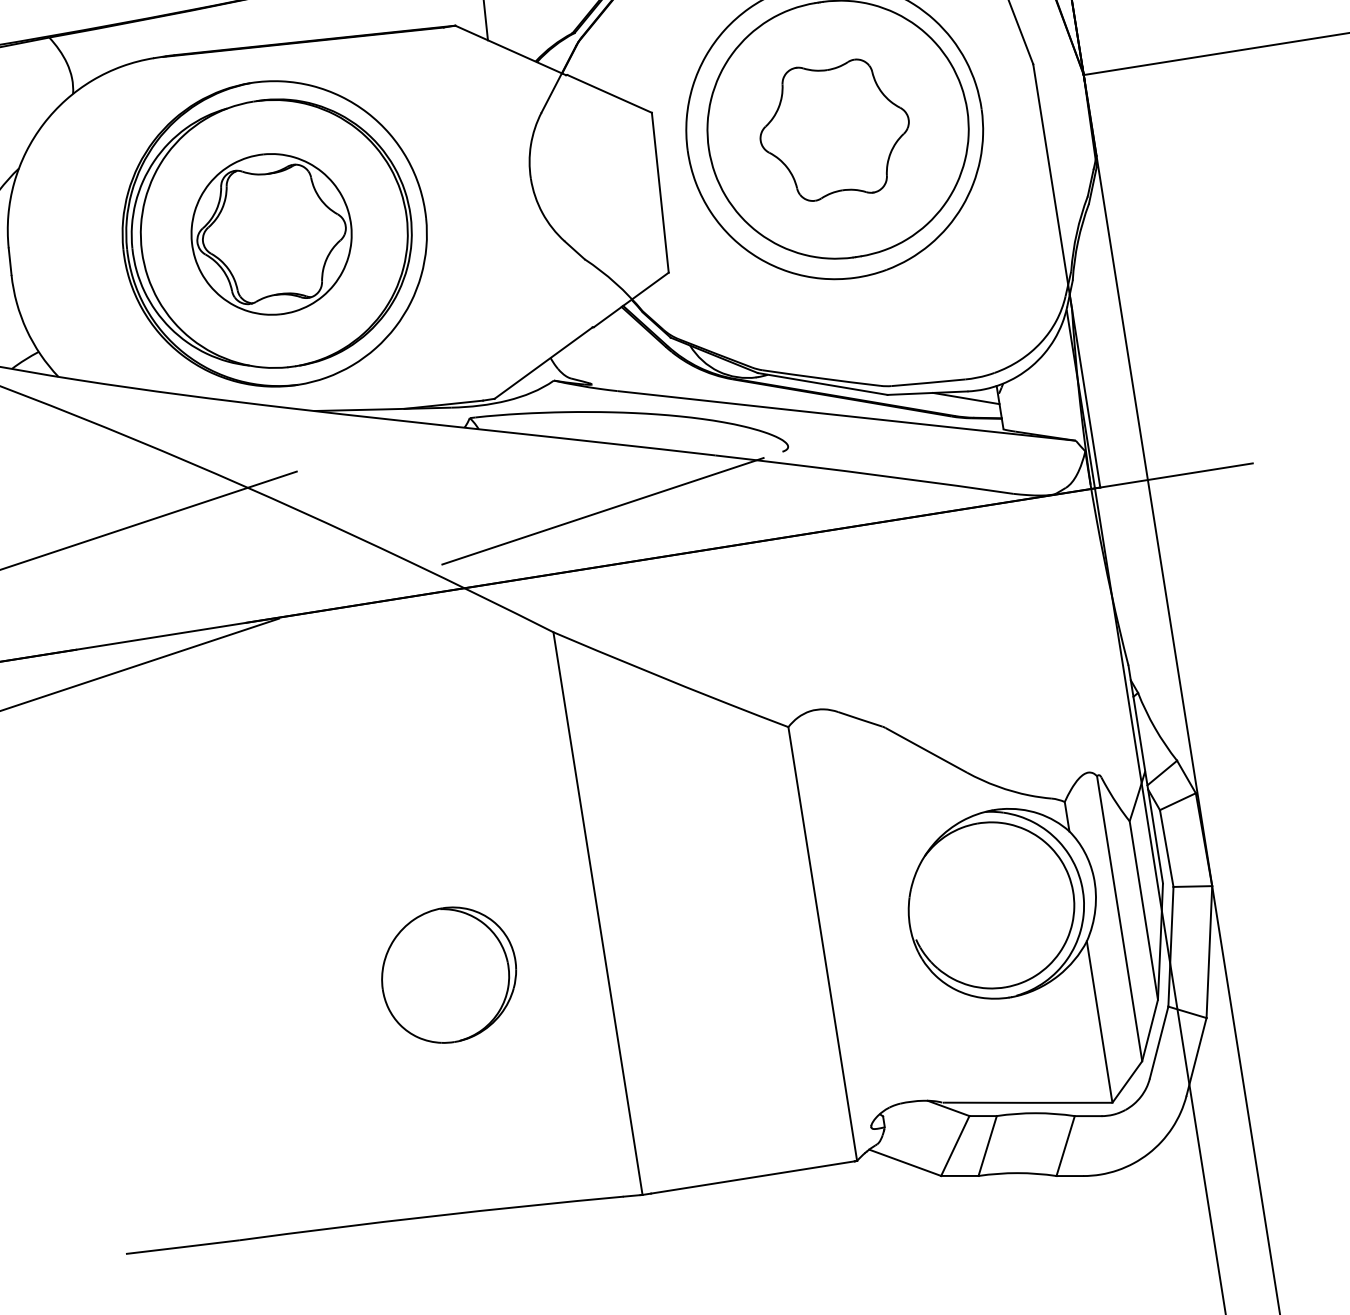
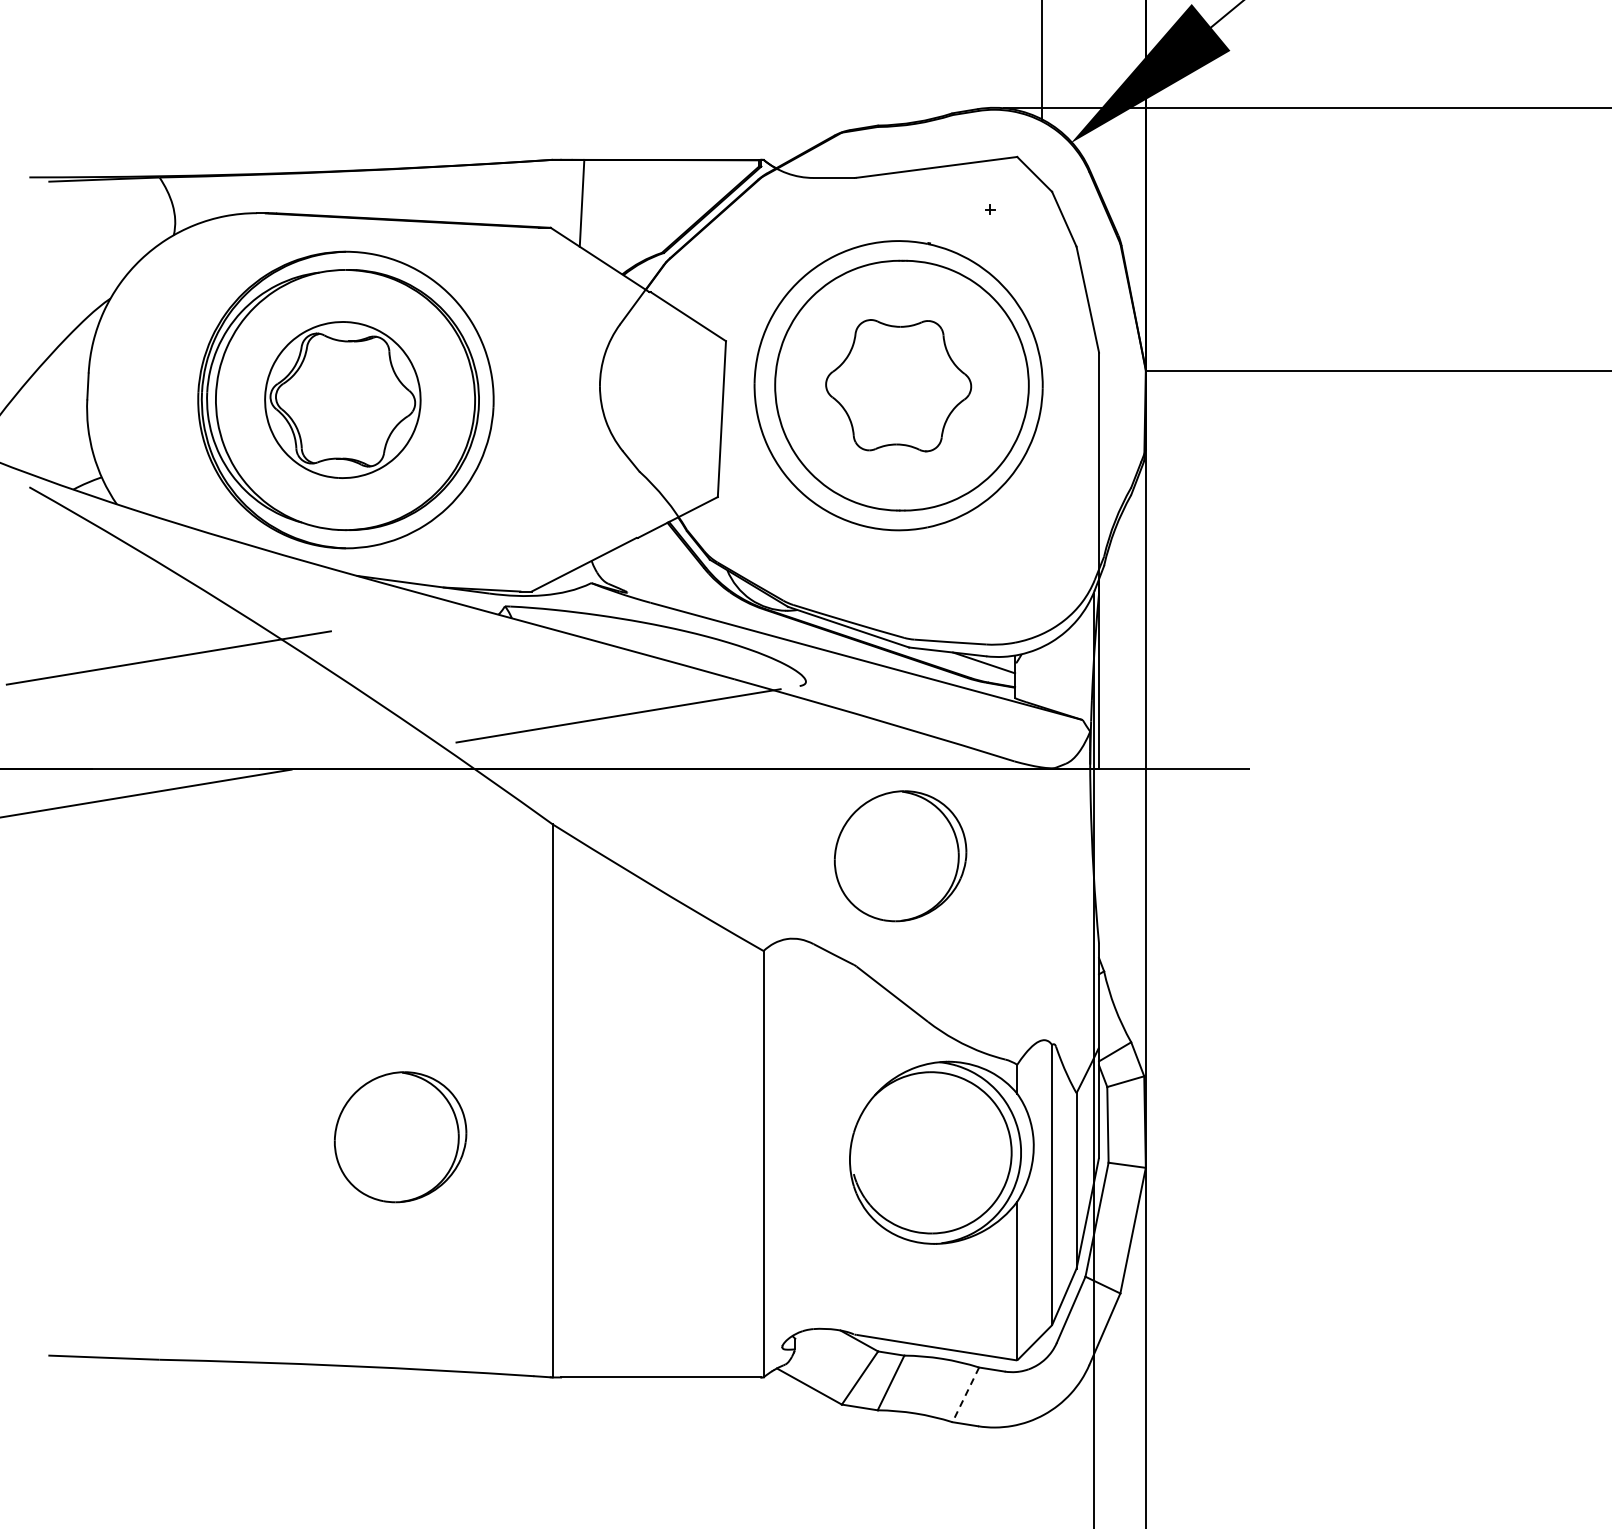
part: (912, 608) -> (900, 856), added
line: (1065, 1146) -> (965, 1395), solid -> dashed

